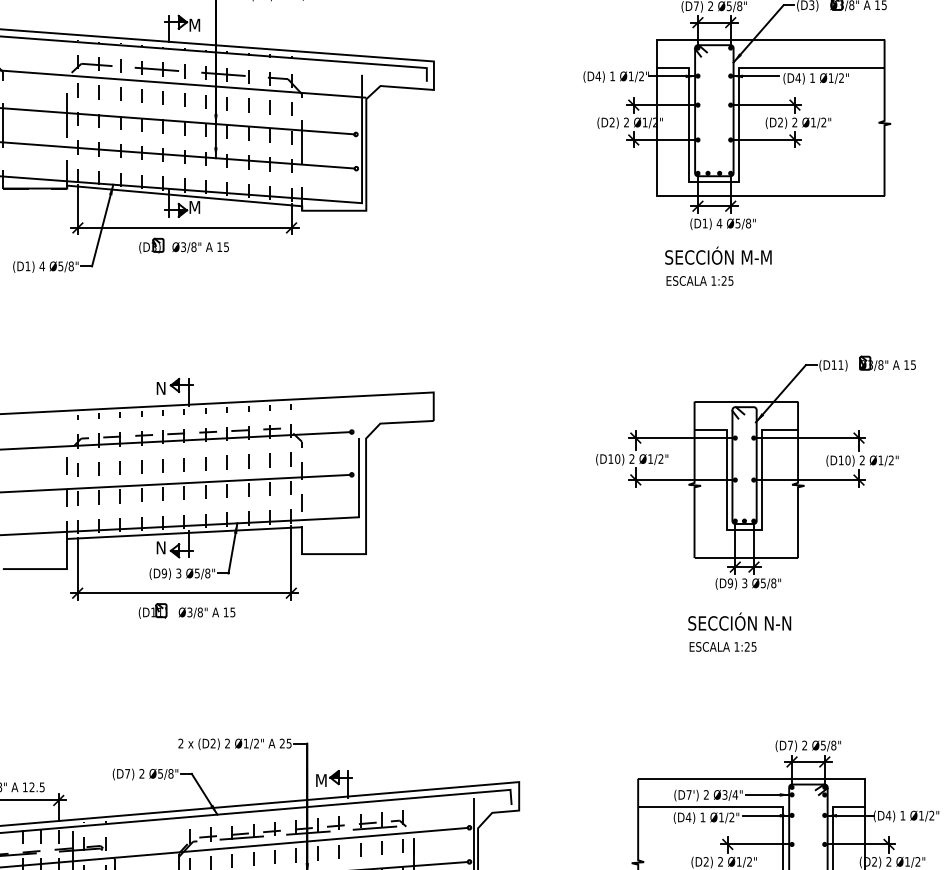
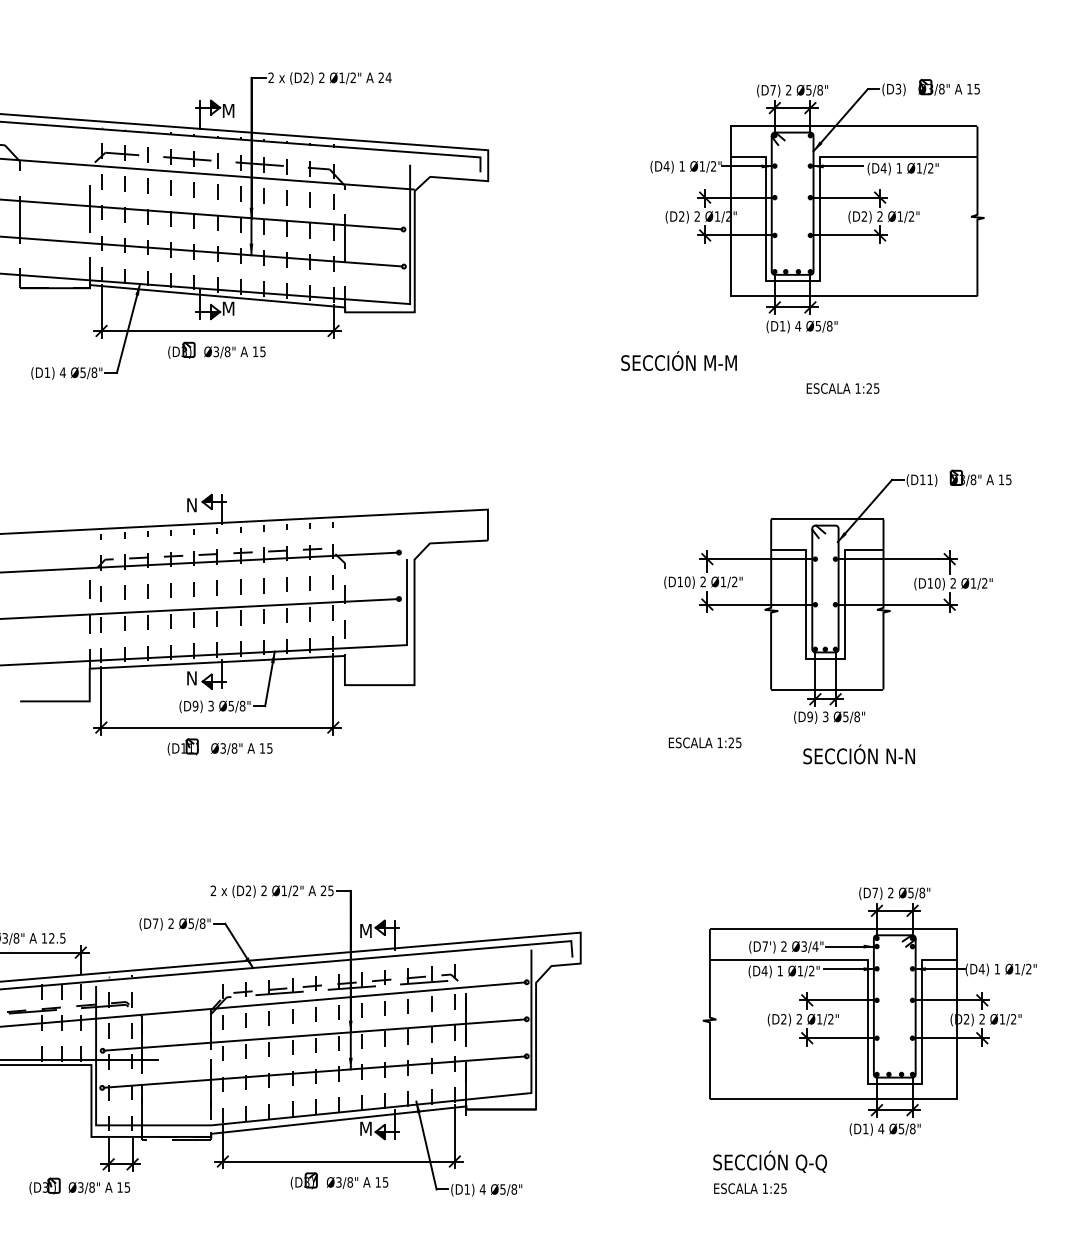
text: (717, 255) -> (678, 360), moved
text: (699, 280) -> (842, 388), moved
text: (739, 621) -> (858, 754), moved
text: (722, 646) -> (704, 742), moved

